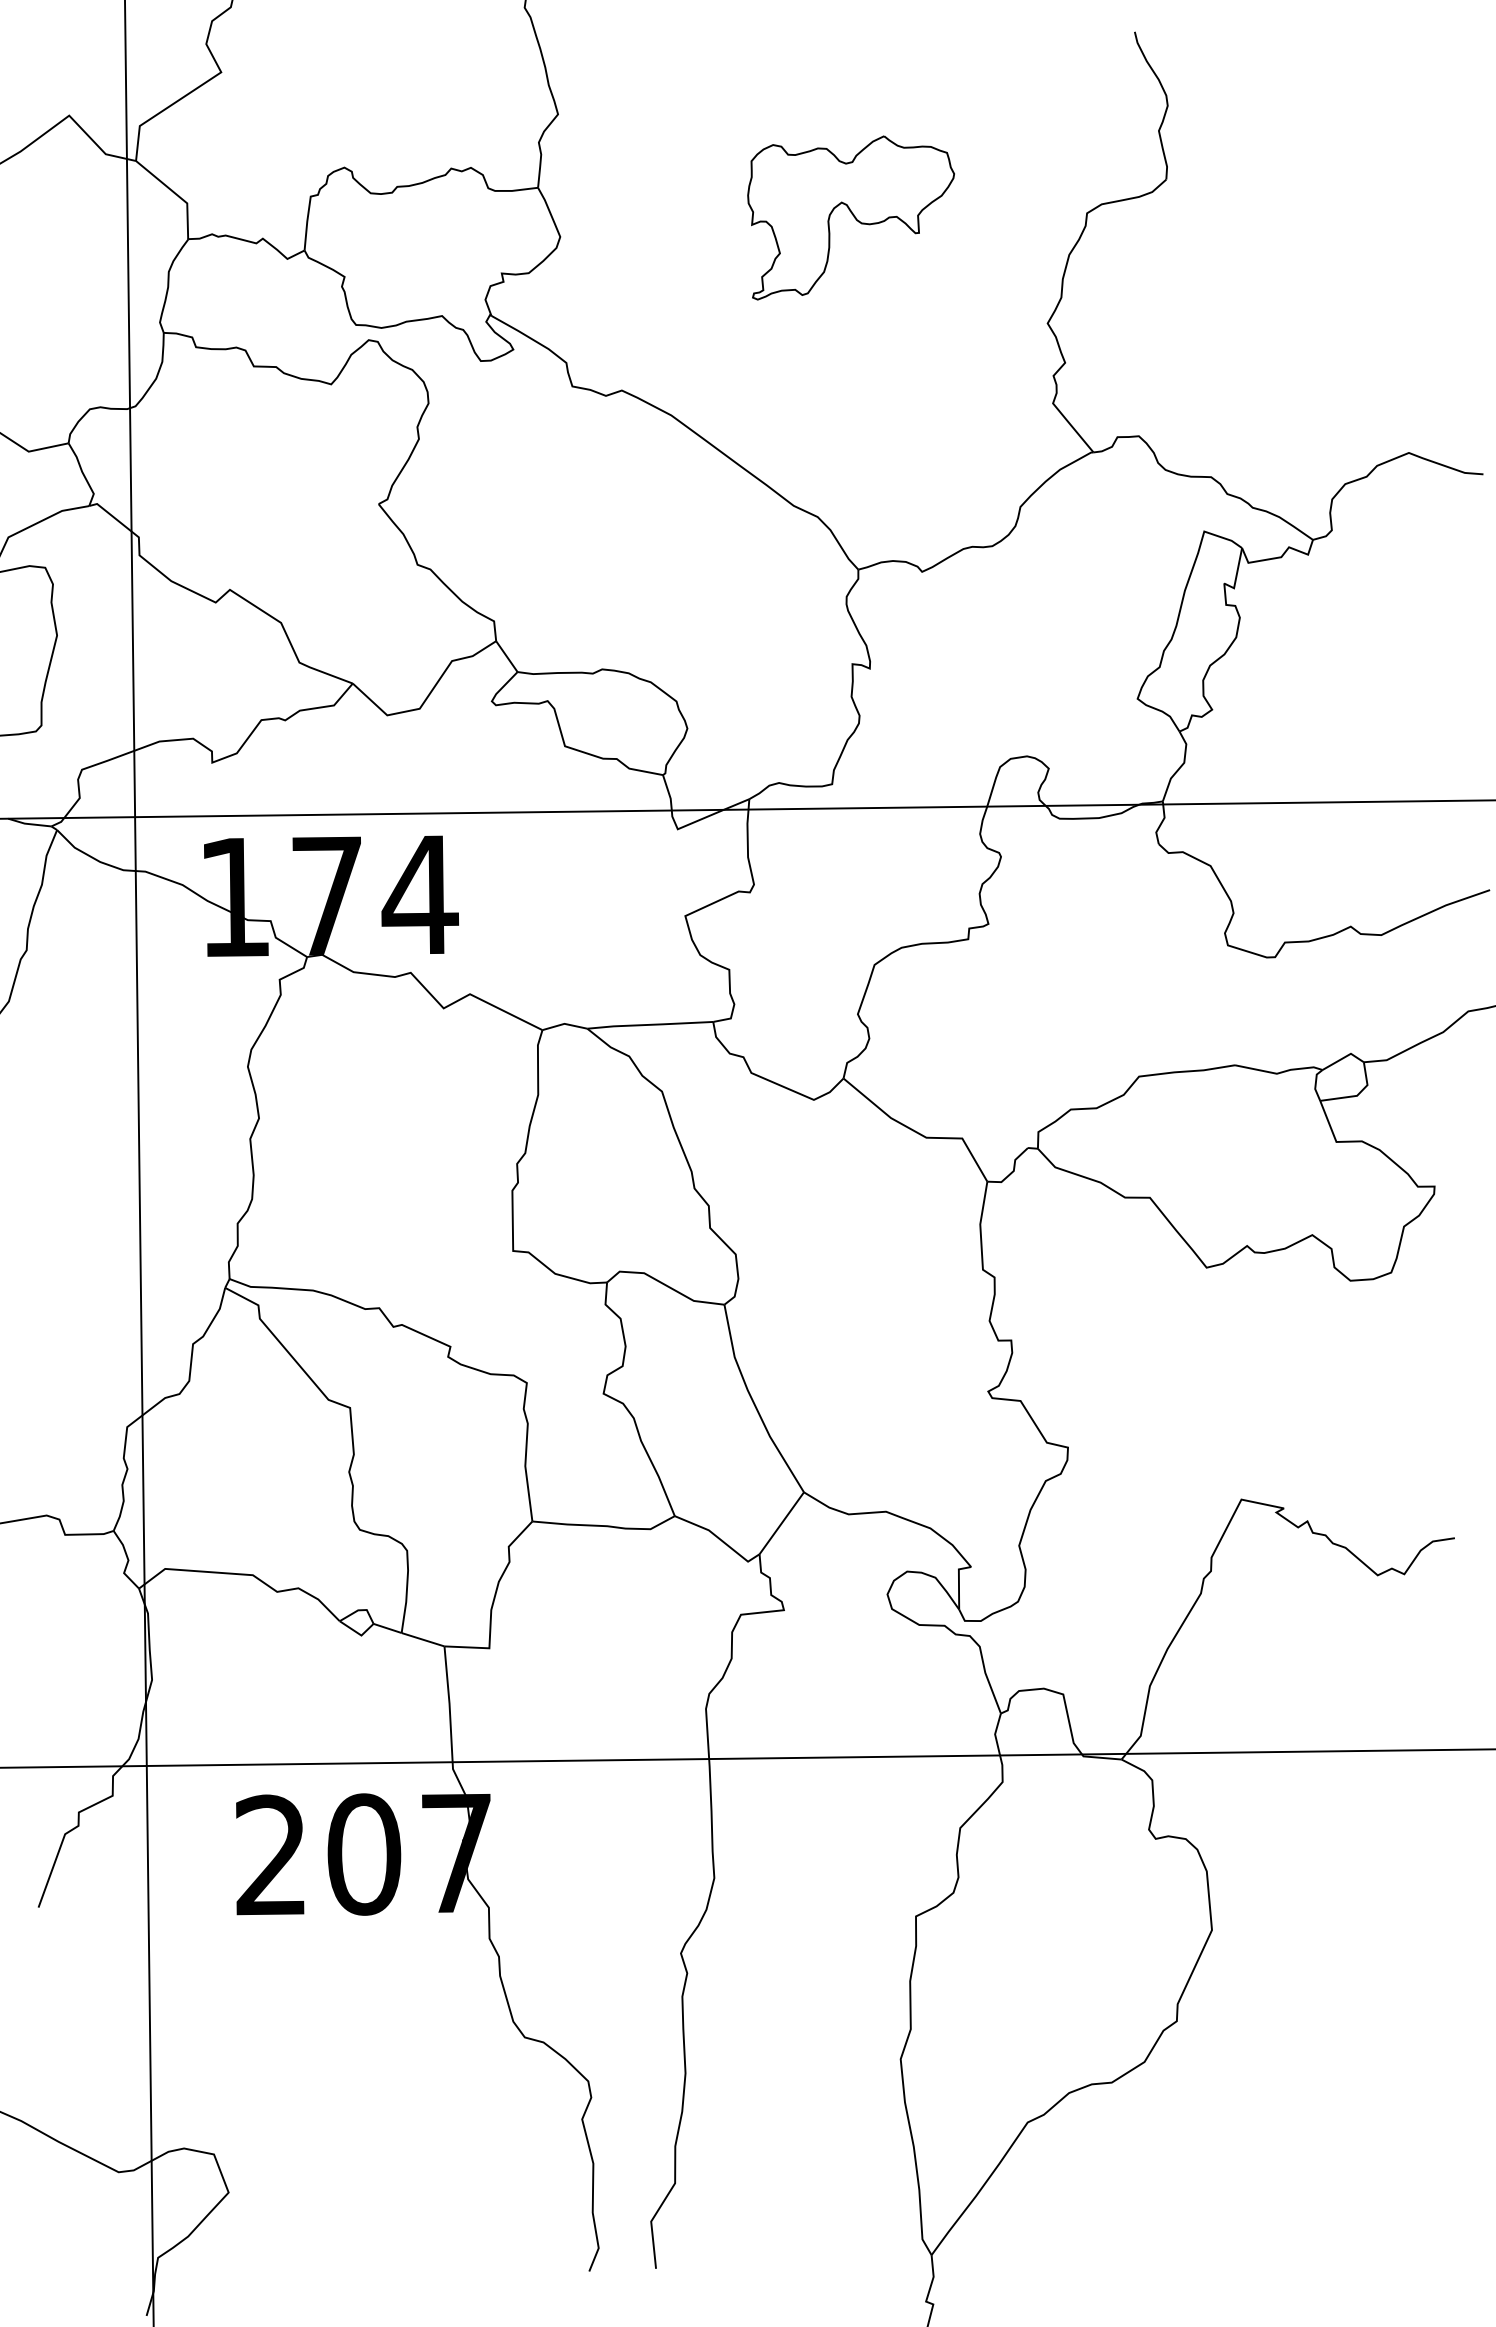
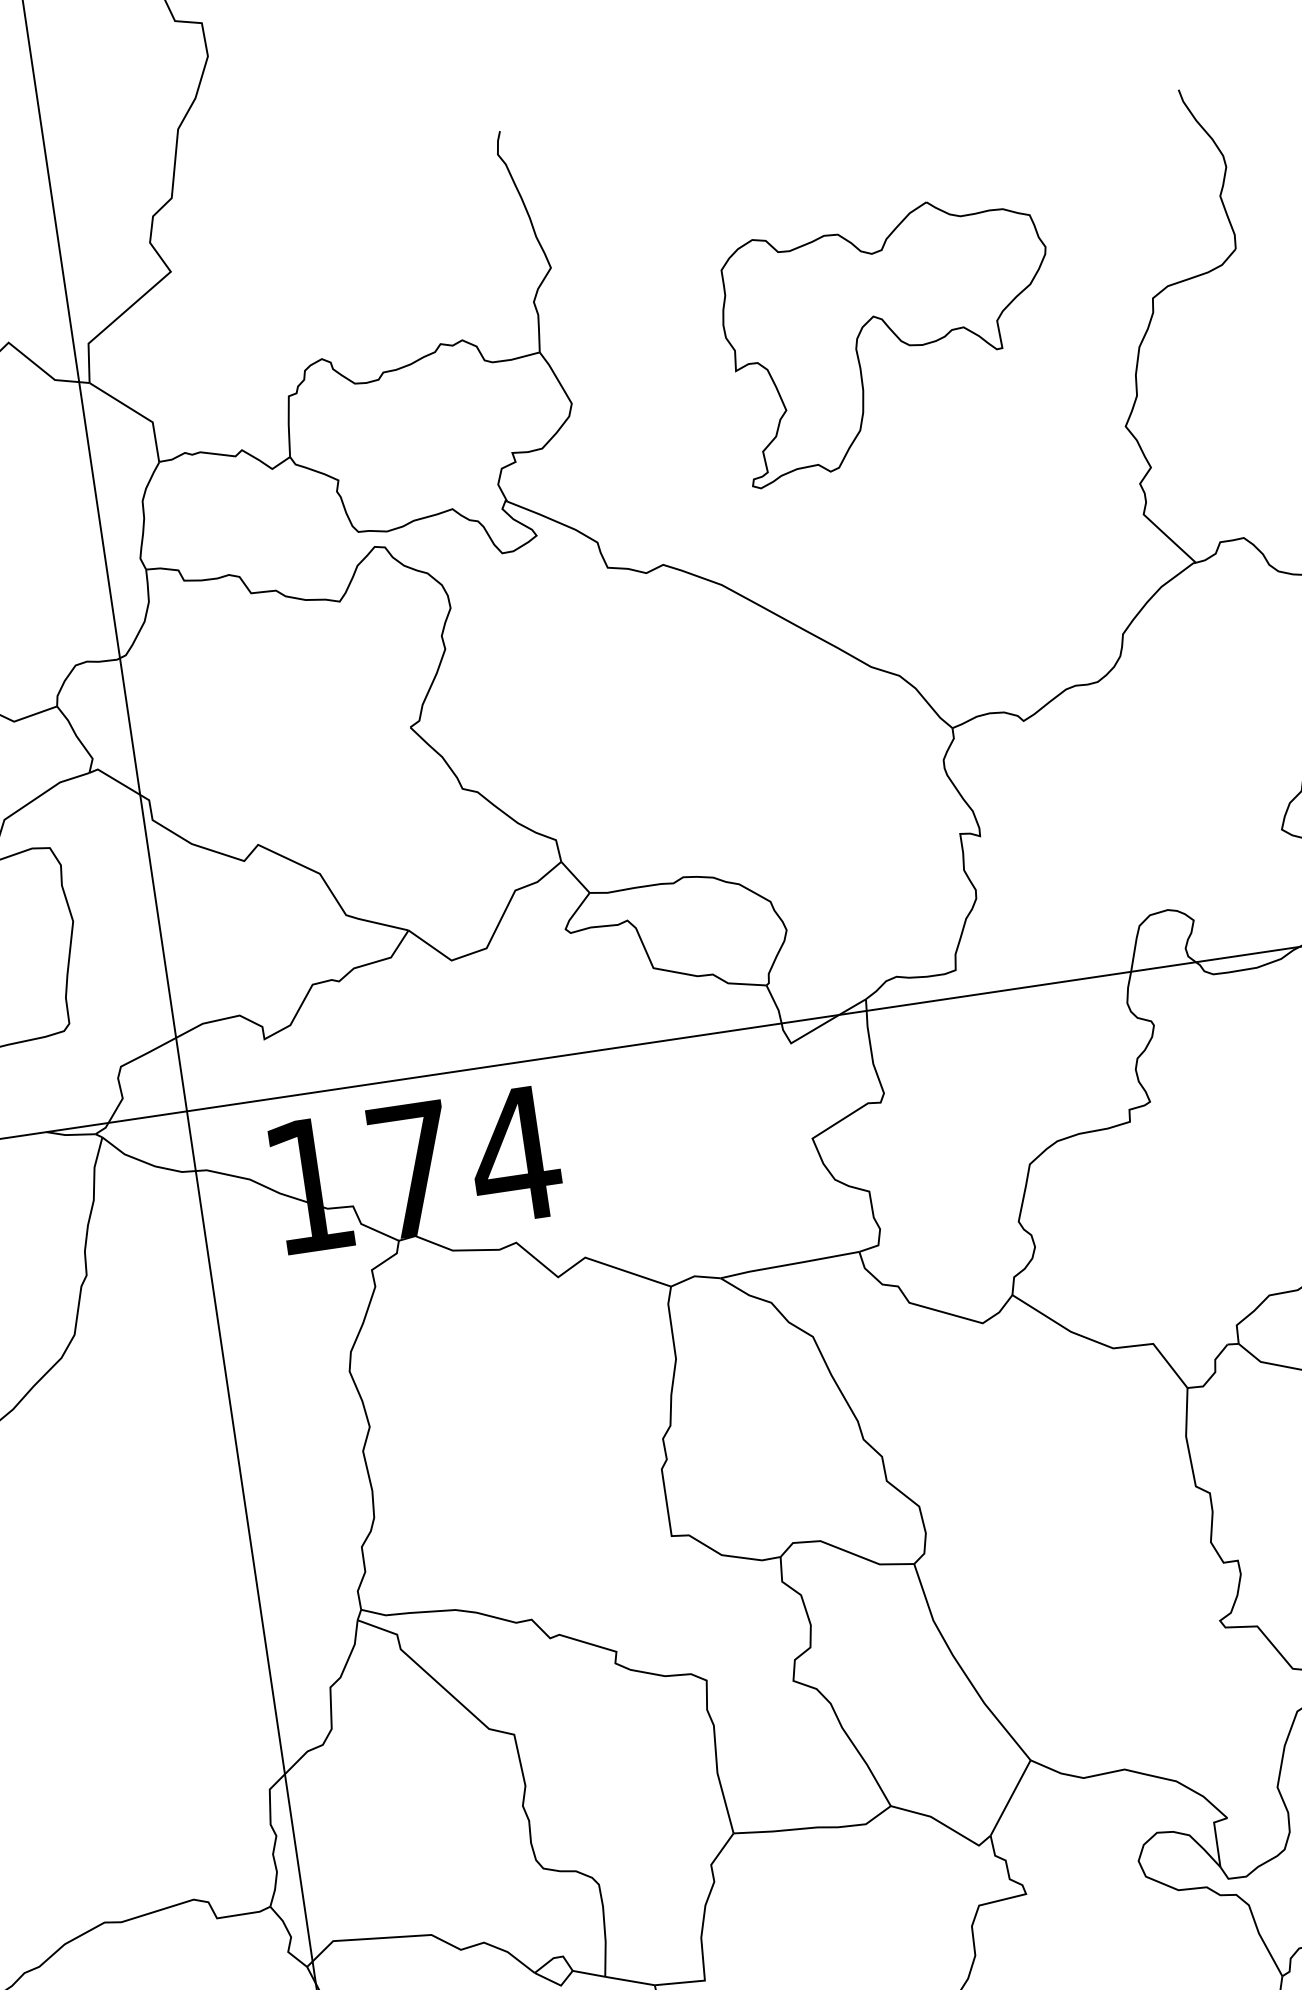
part: (851, 217) -> (892, 338), size x1.43

